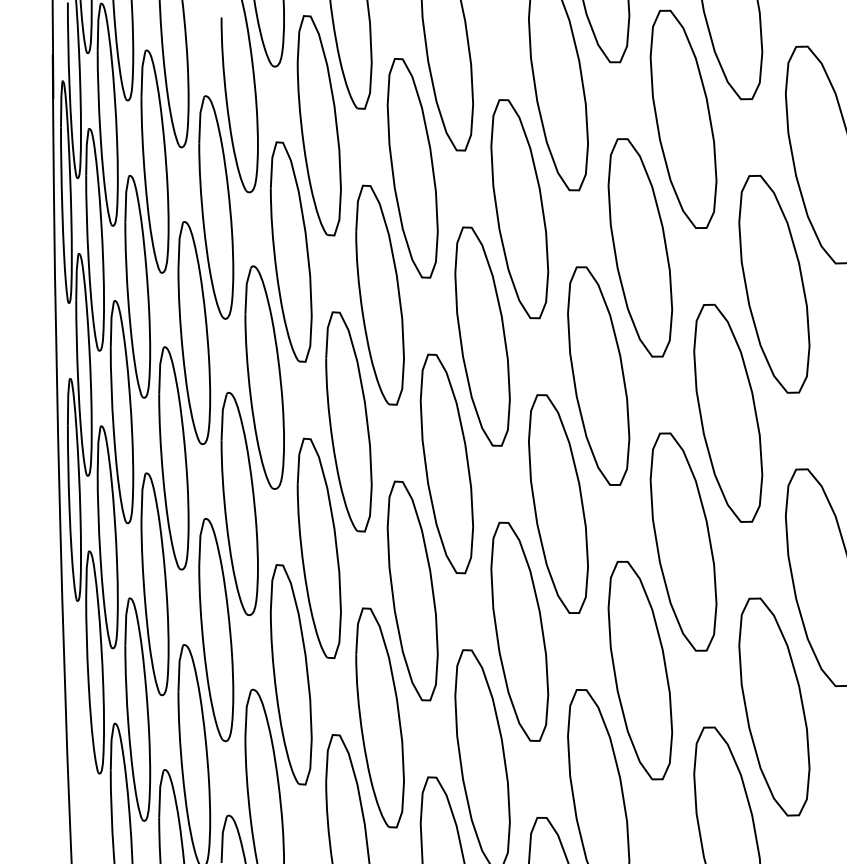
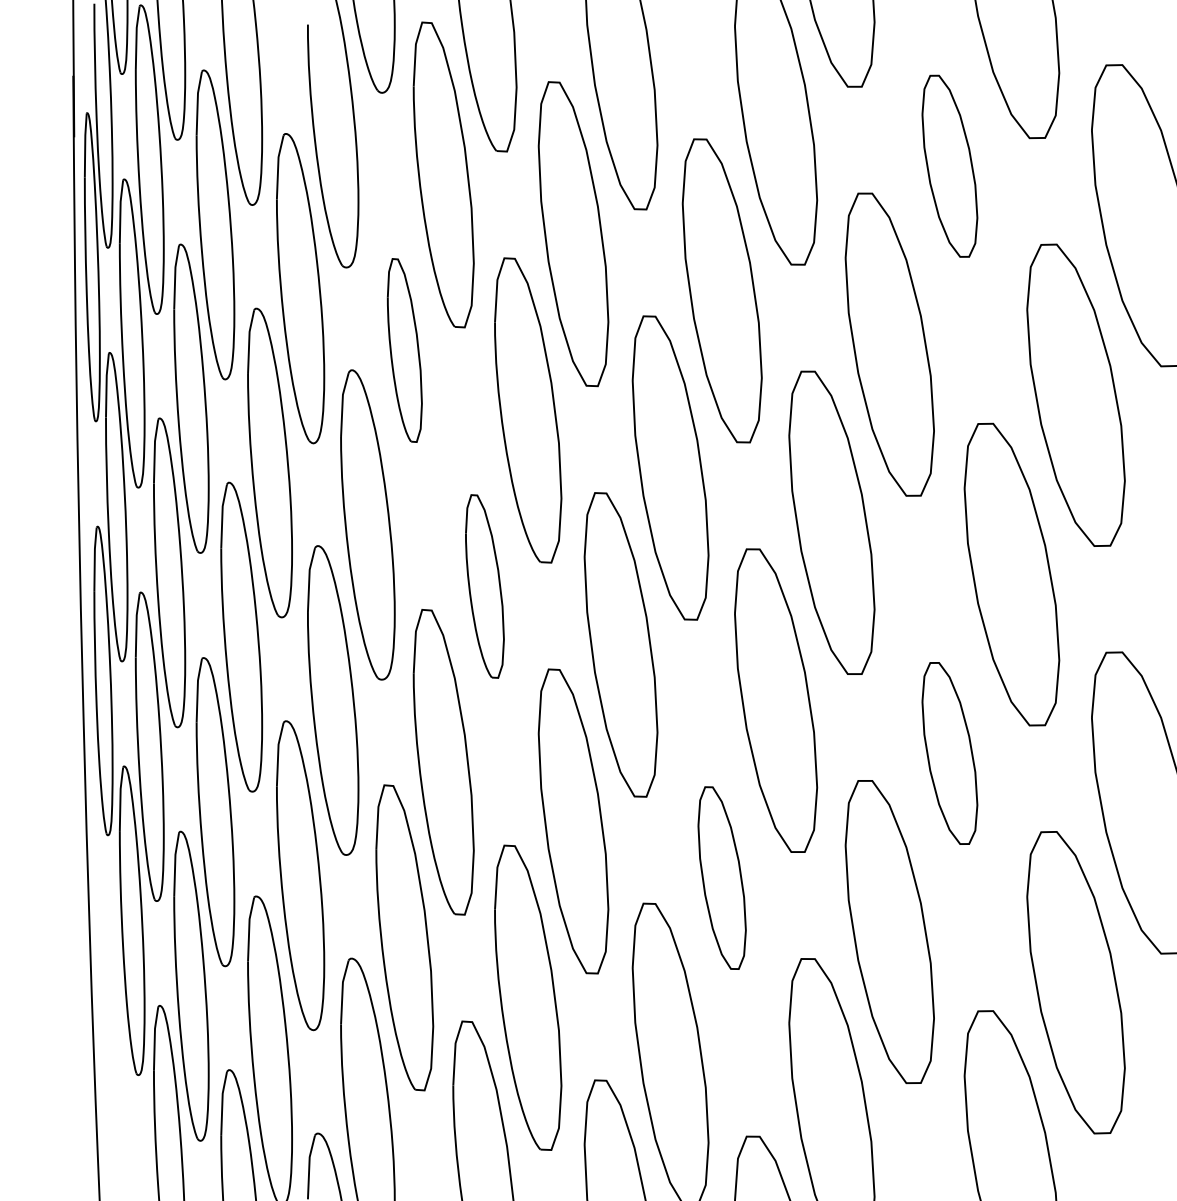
part: (683, 119) -> (949, 166), size x0.6
part: (291, 252) -> (404, 350), size x0.6
part: (348, 421) -> (484, 586), size x0.6
part: (683, 542) -> (949, 753), size x0.6
part: (519, 631) -> (721, 877), size x0.6

